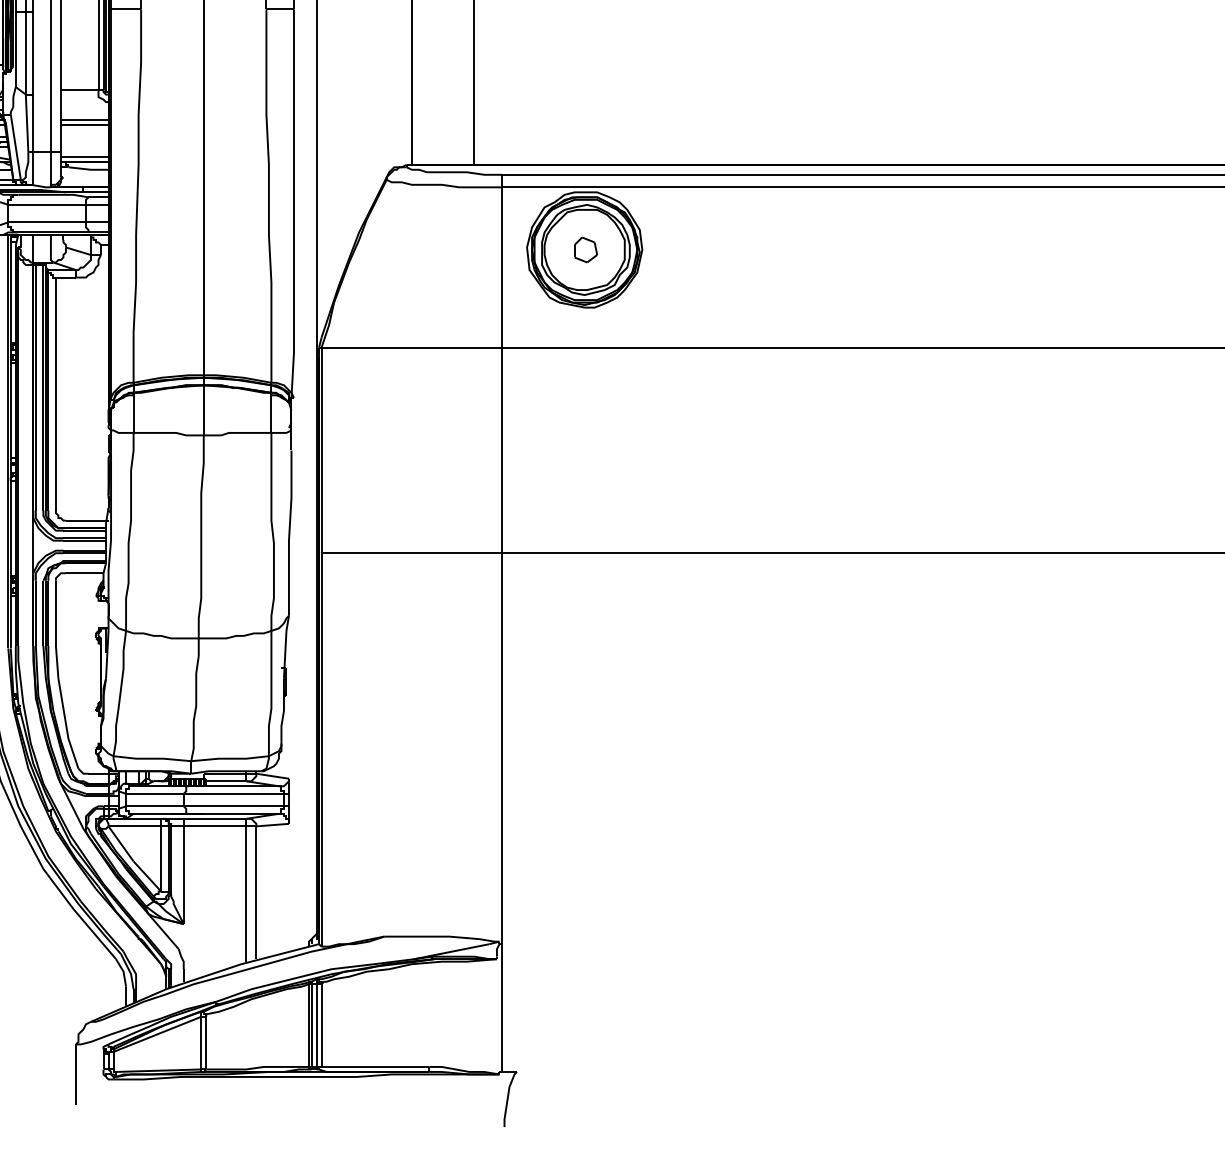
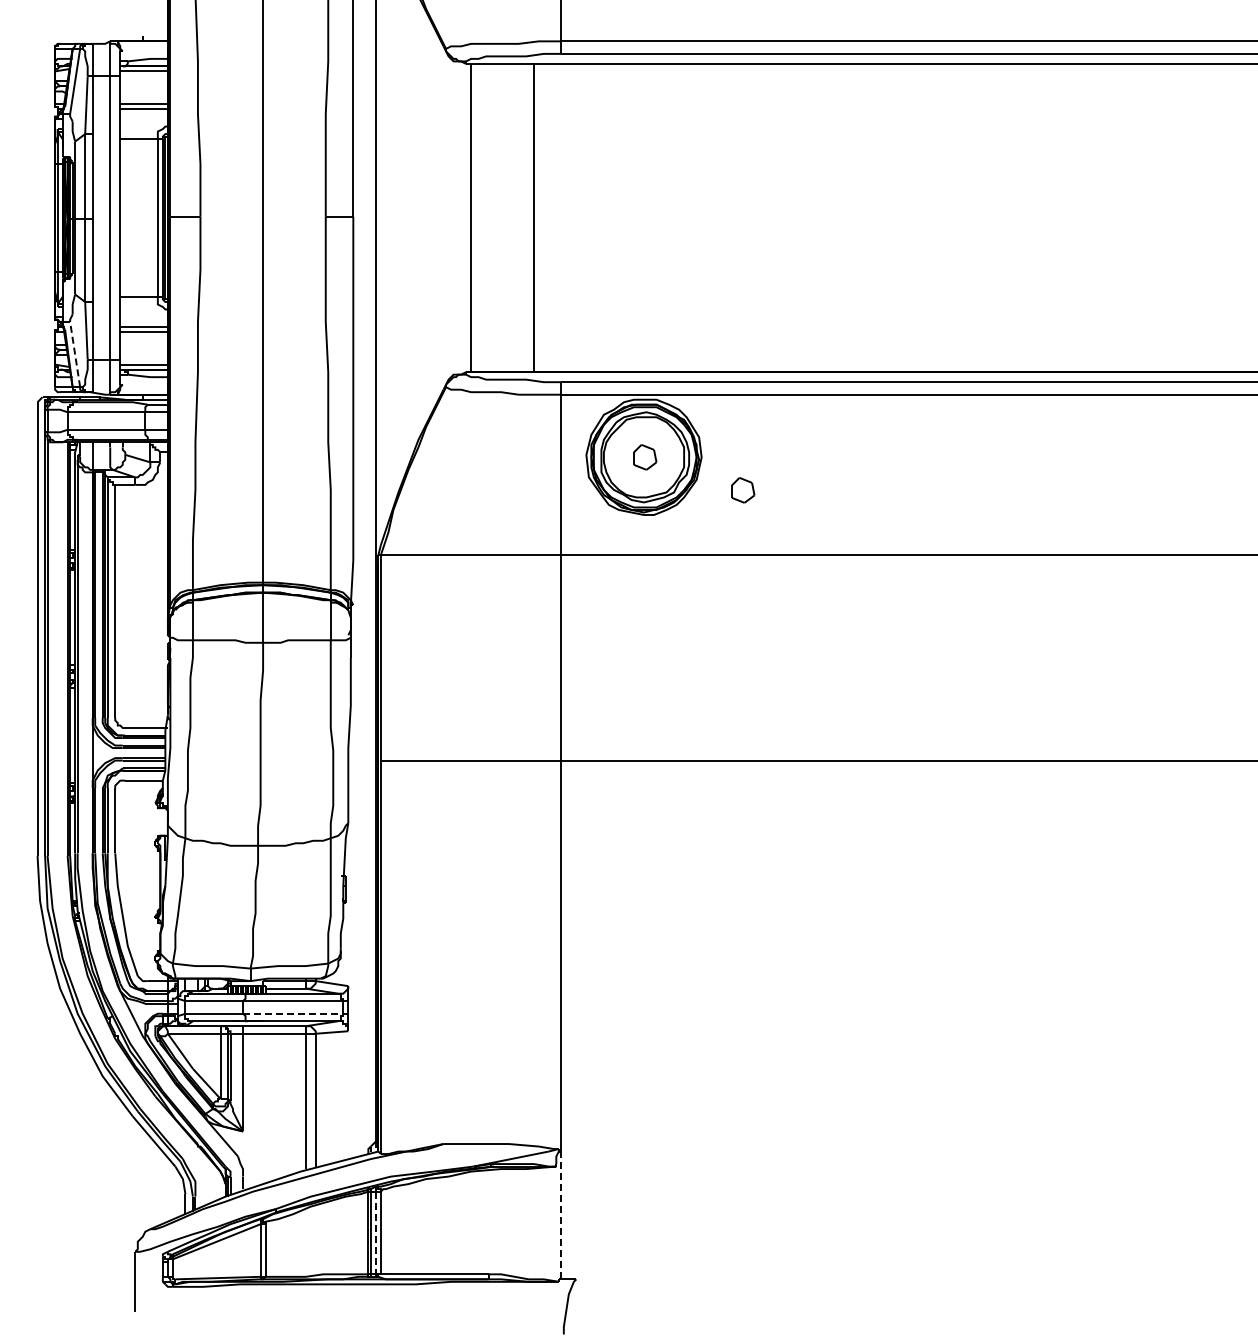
line: (16, 147) -> (75, 354), solid -> dashed
part: (684, 283) -> (743, 490), added
line: (234, 806) -> (293, 1013), solid -> dashed
line: (502, 1008) -> (561, 1215), solid -> dashed
line: (316, 1025) -> (375, 1232), solid -> dashed

